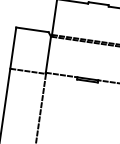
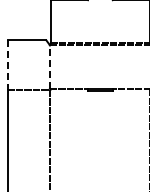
line: (13, 48) -> (7, 65), solid -> dashed
line: (48, 54) -> (49, 66), solid -> dashed

